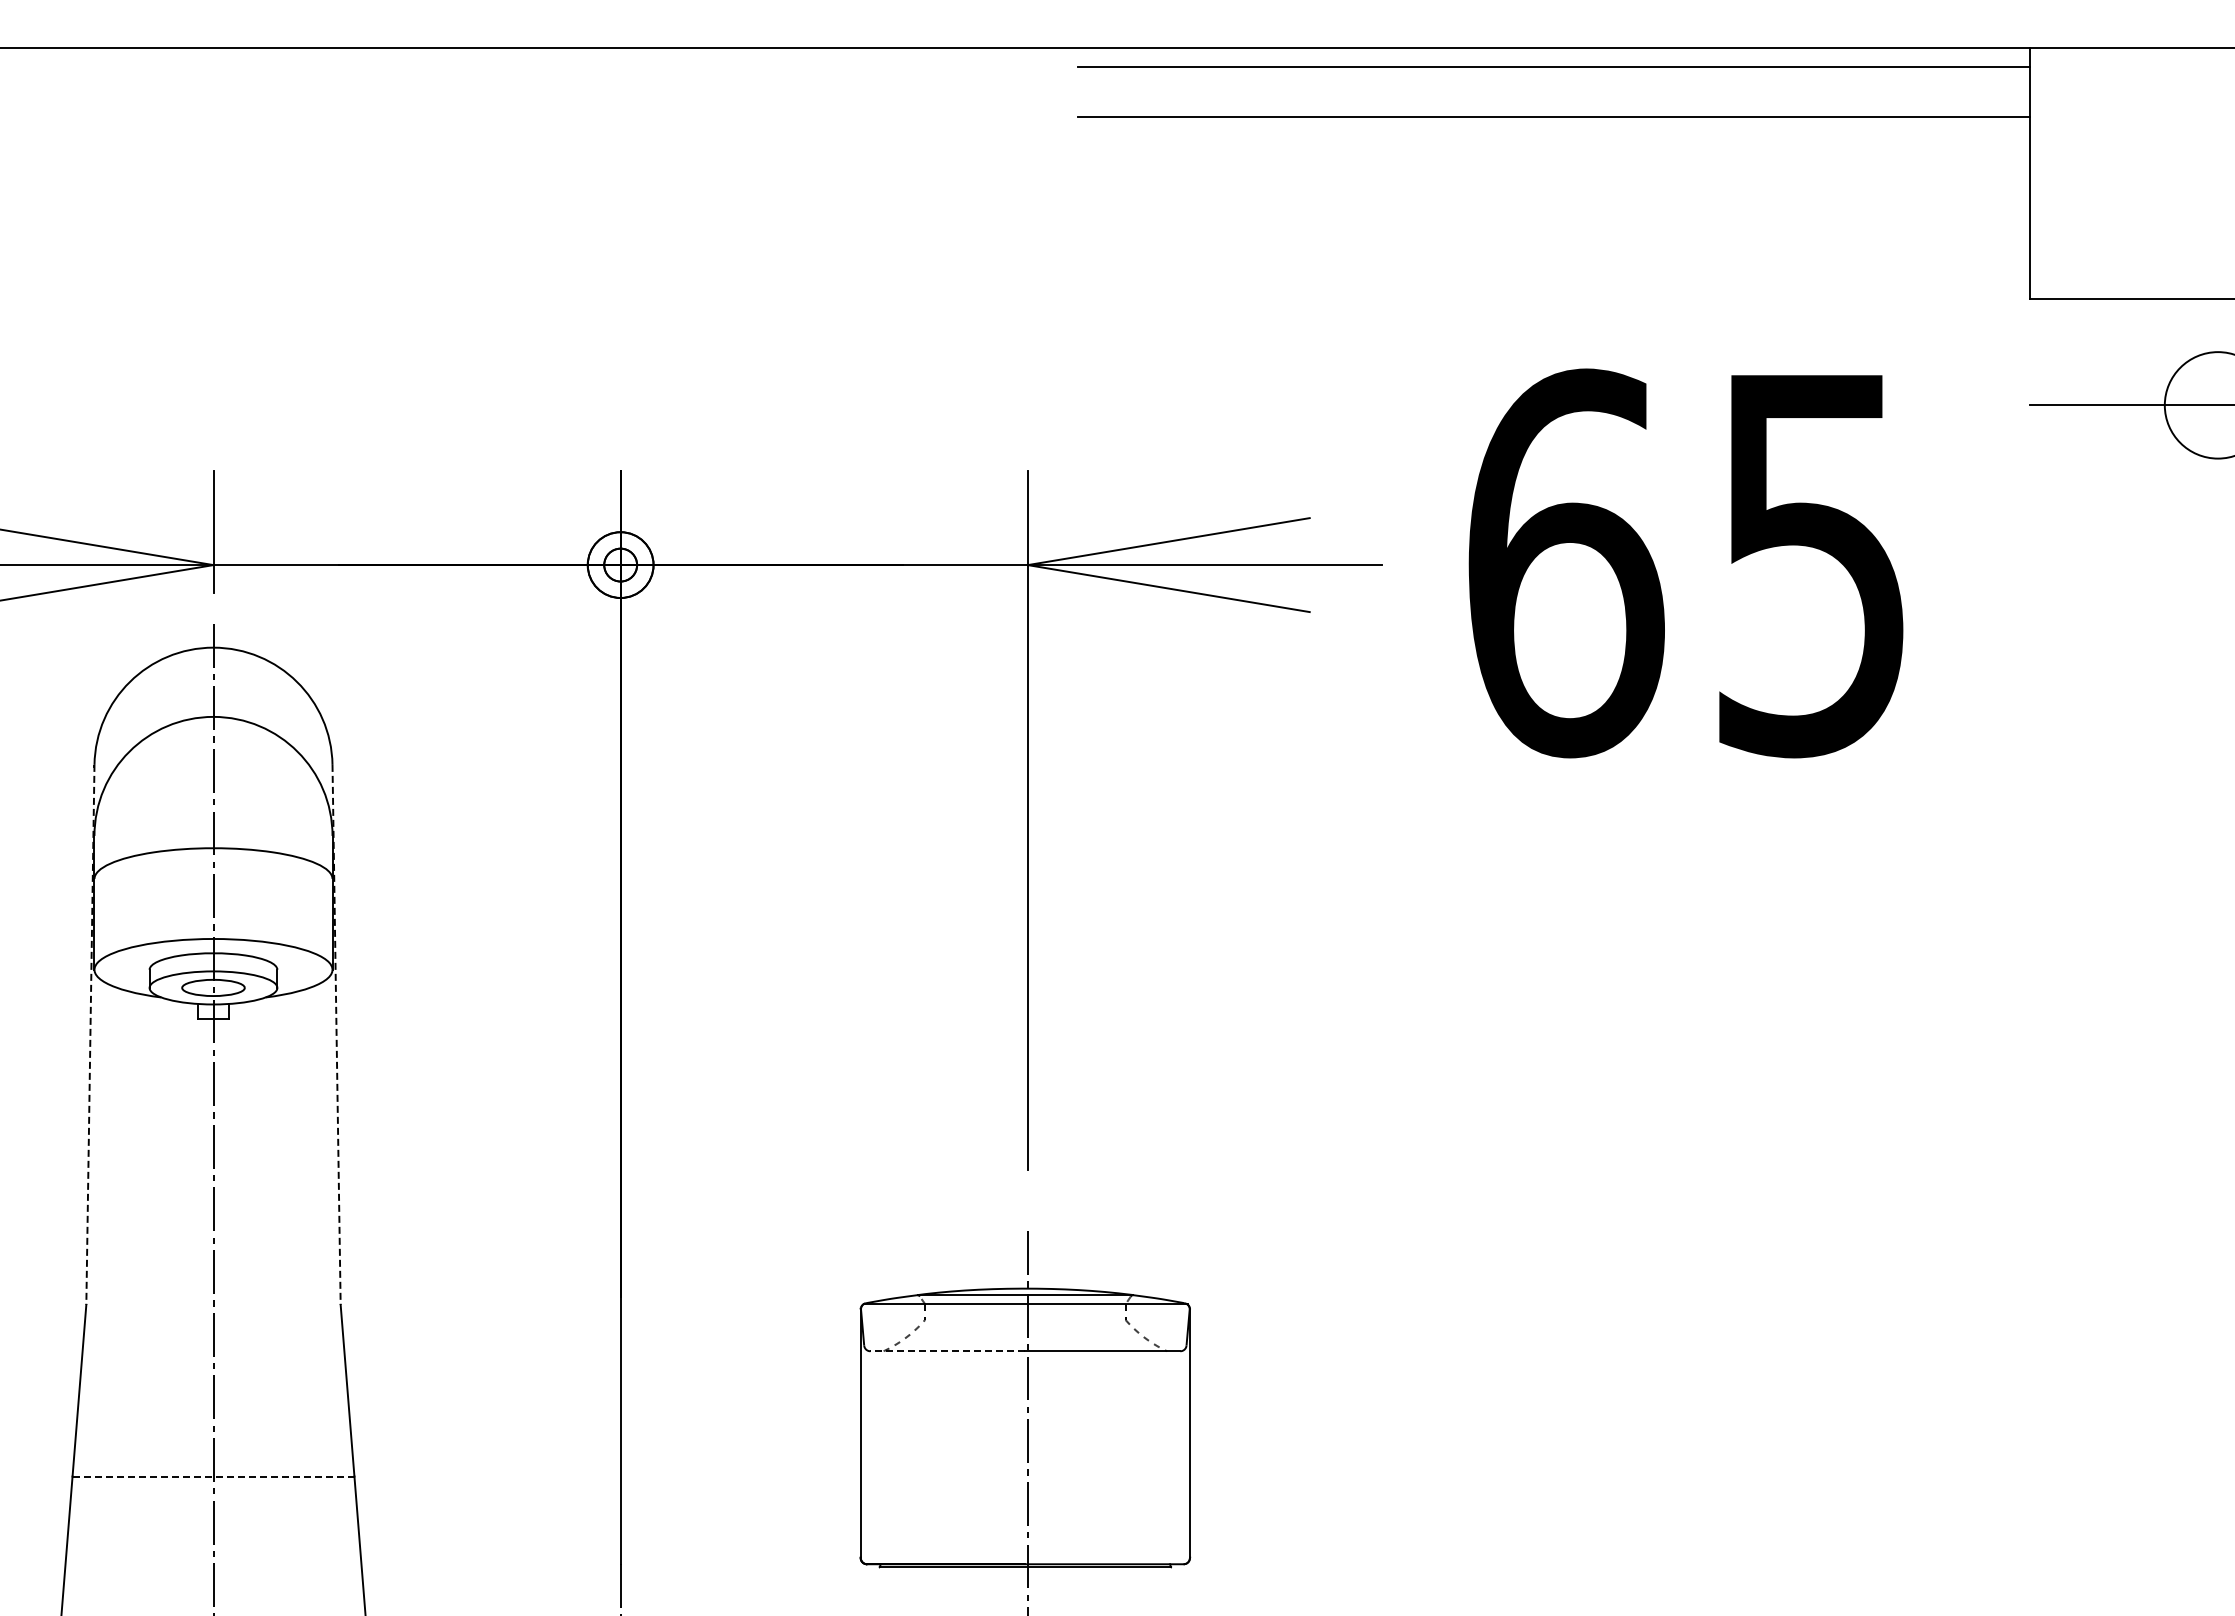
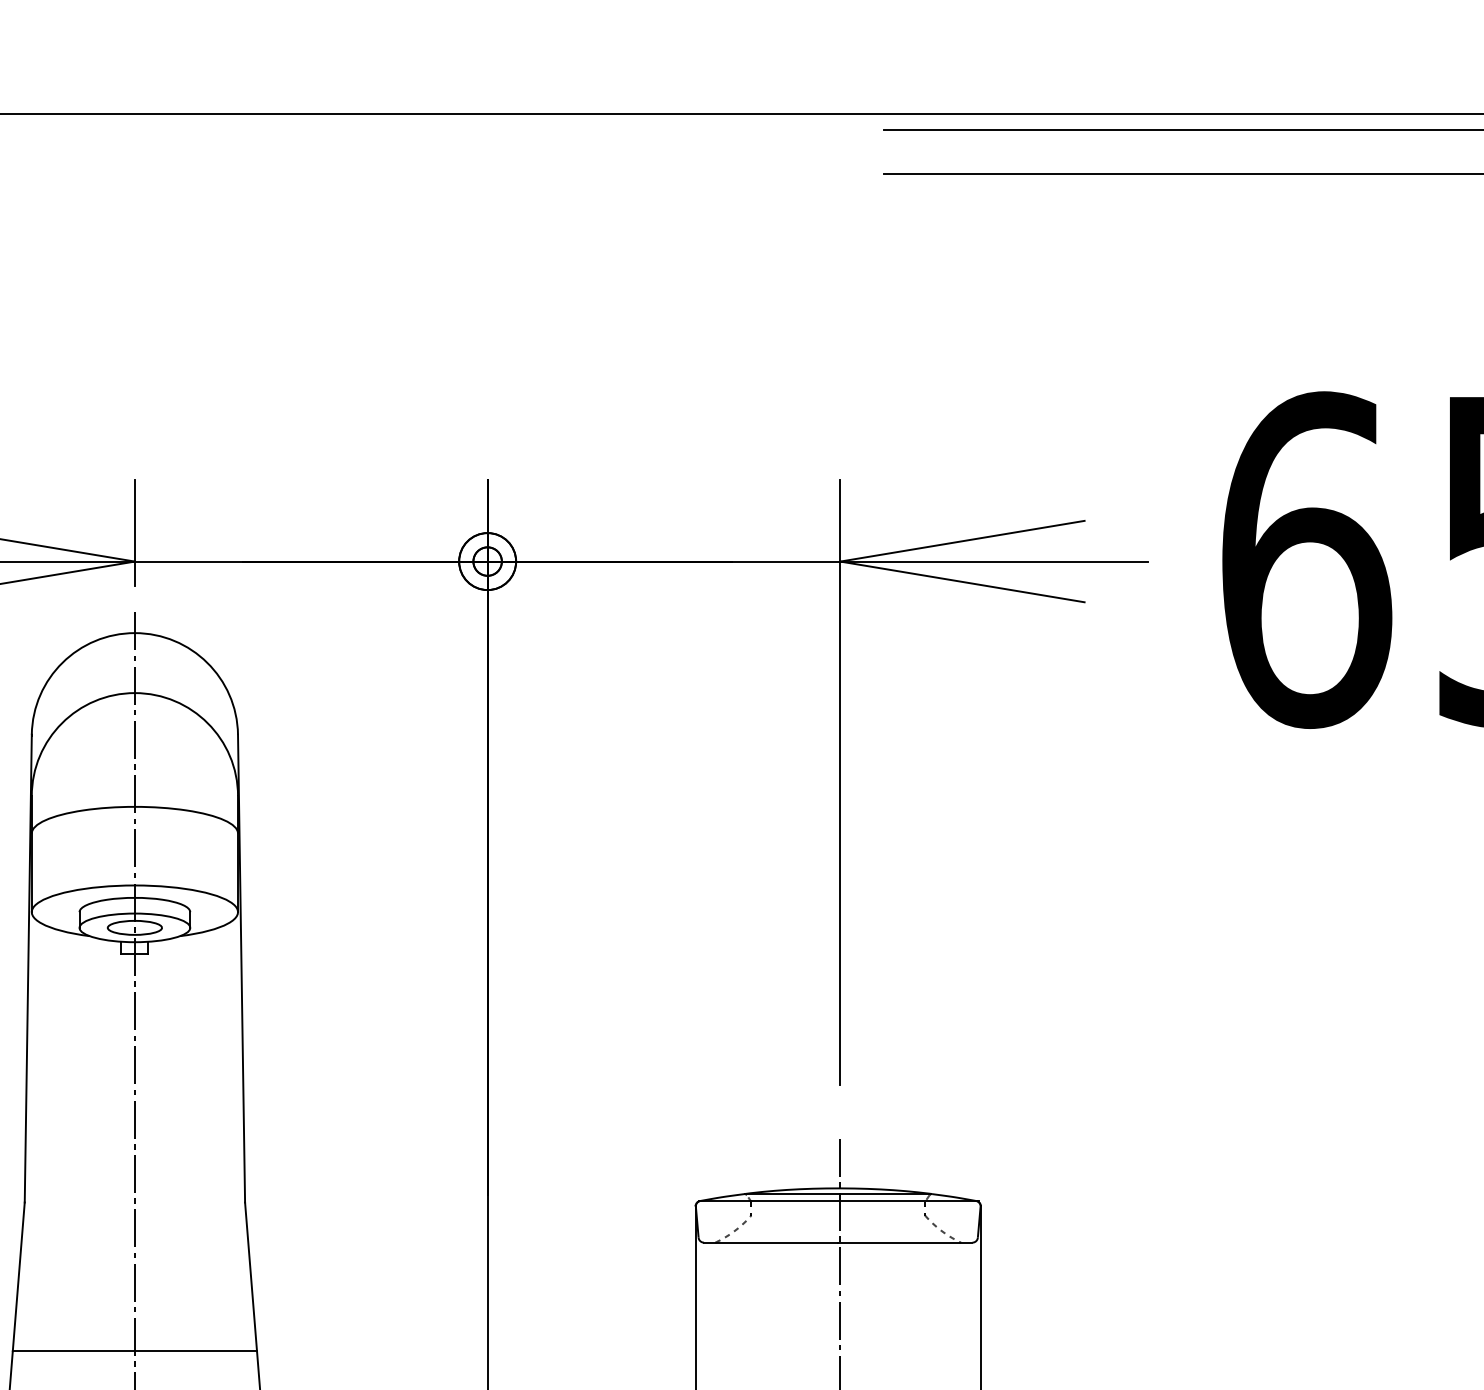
line: (90, 1035) -> (28, 969), dashed -> solid
line: (336, 1035) -> (241, 969), dashed -> solid
line: (947, 1351) -> (770, 1242), dashed -> solid
line: (213, 1476) -> (134, 1351), dashed -> solid

